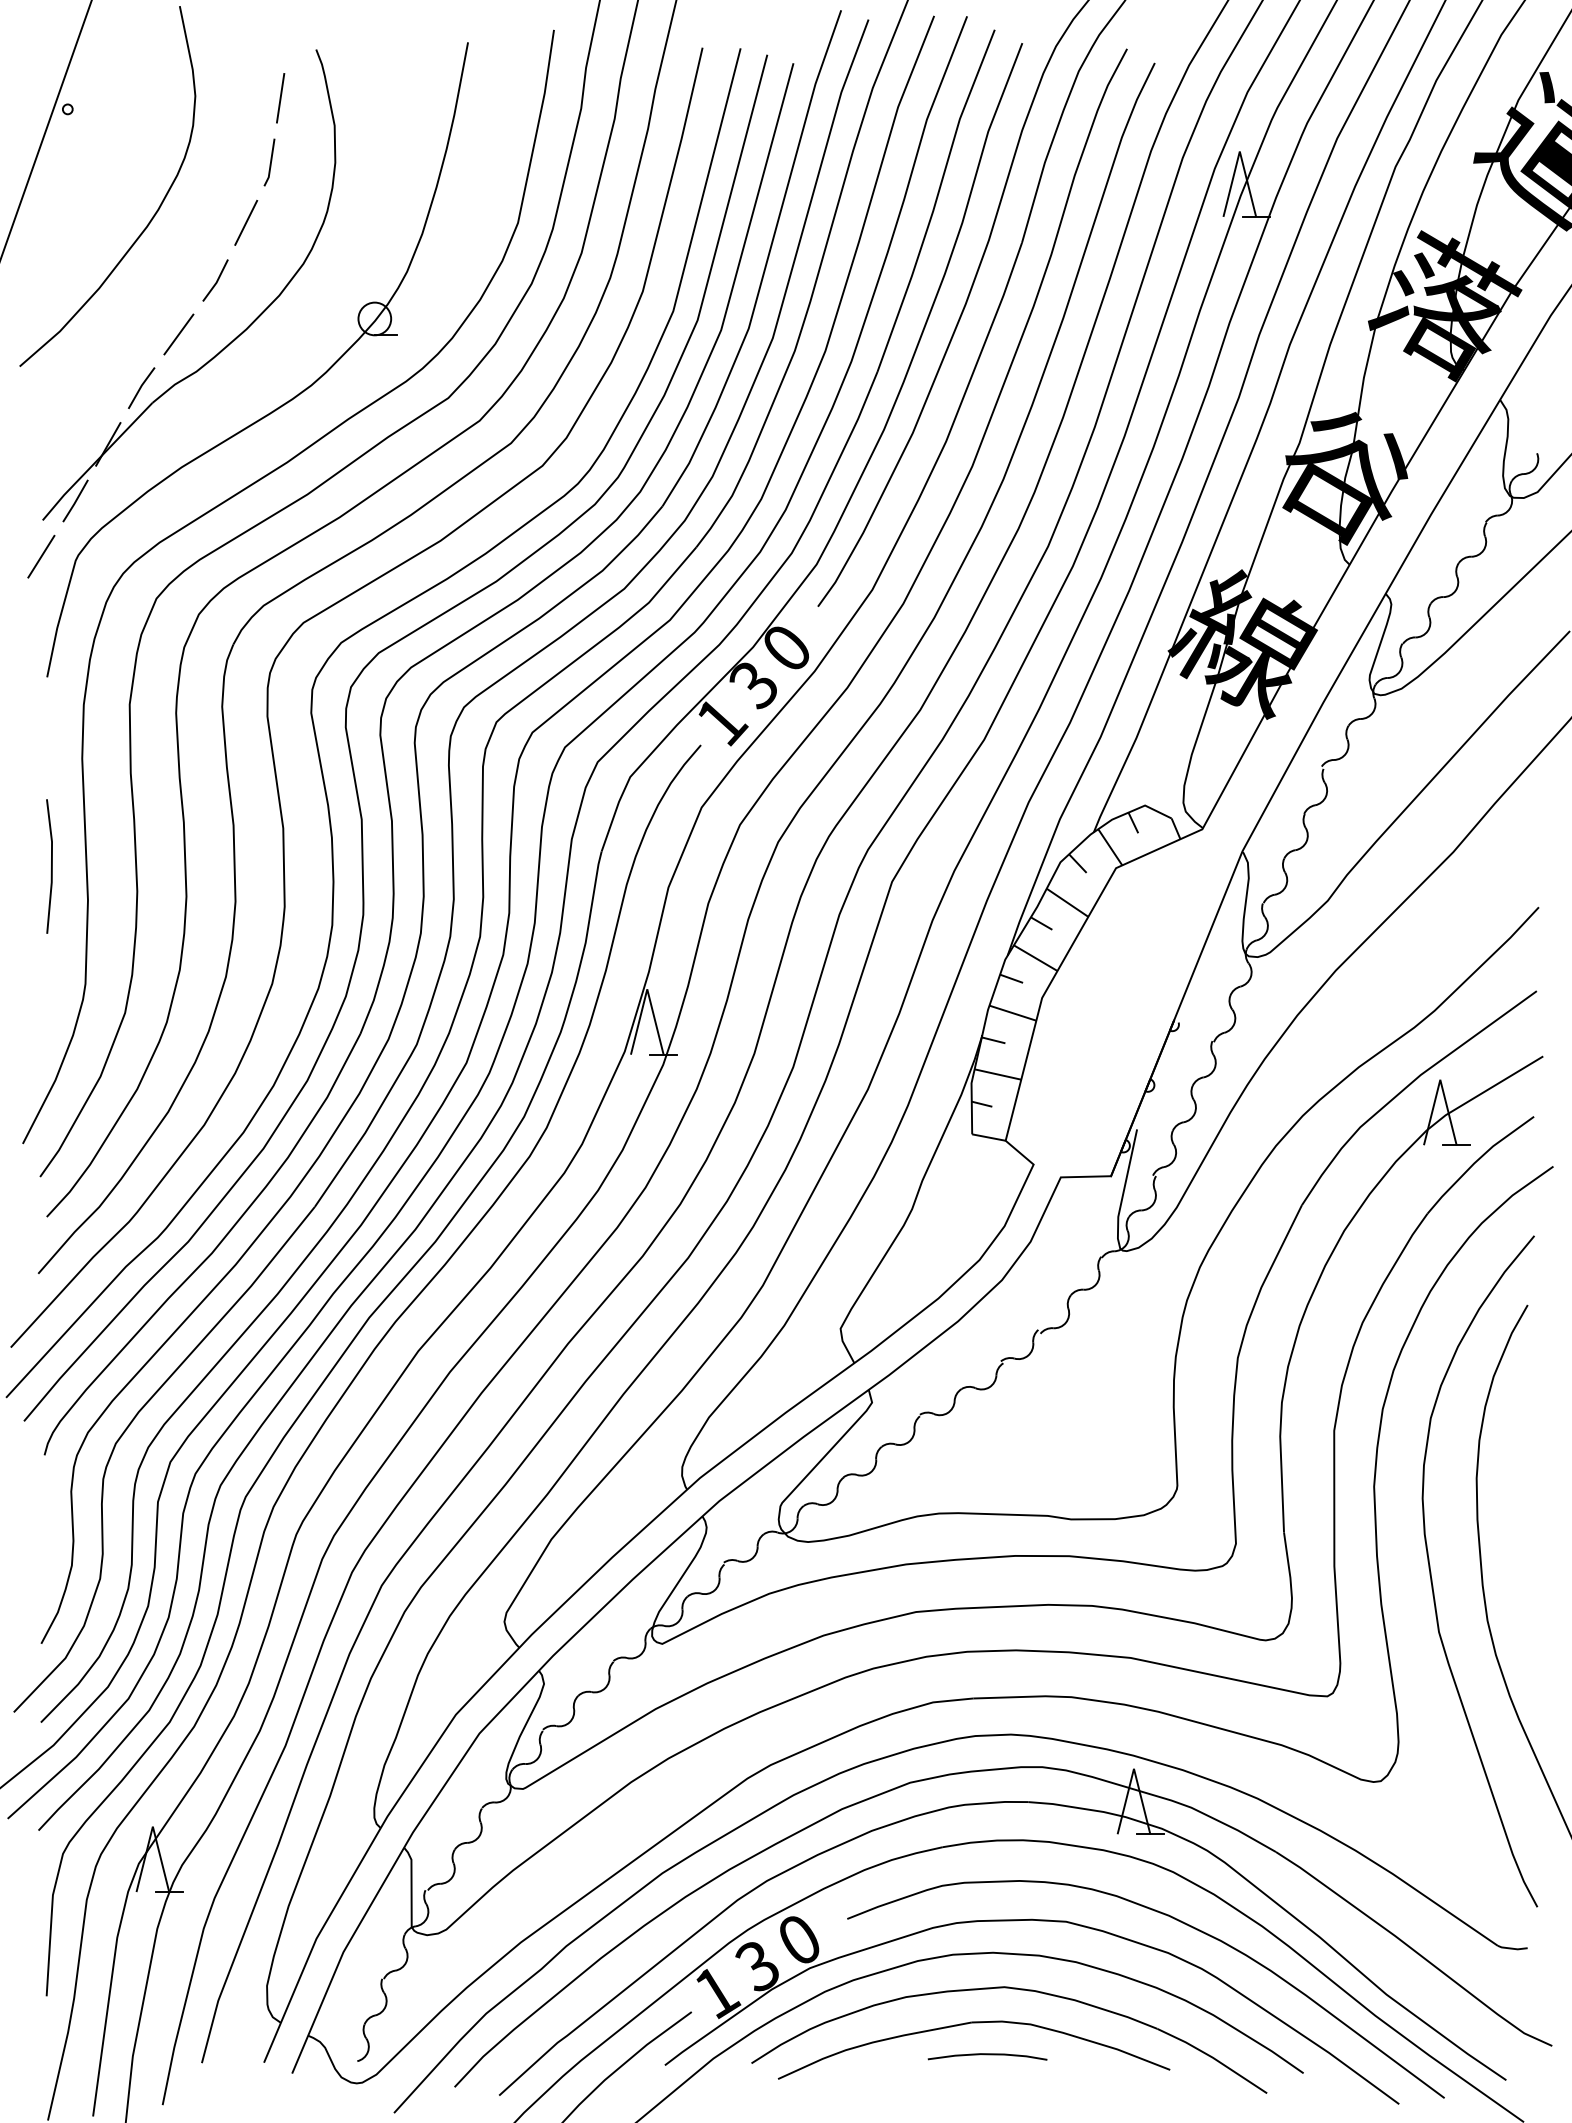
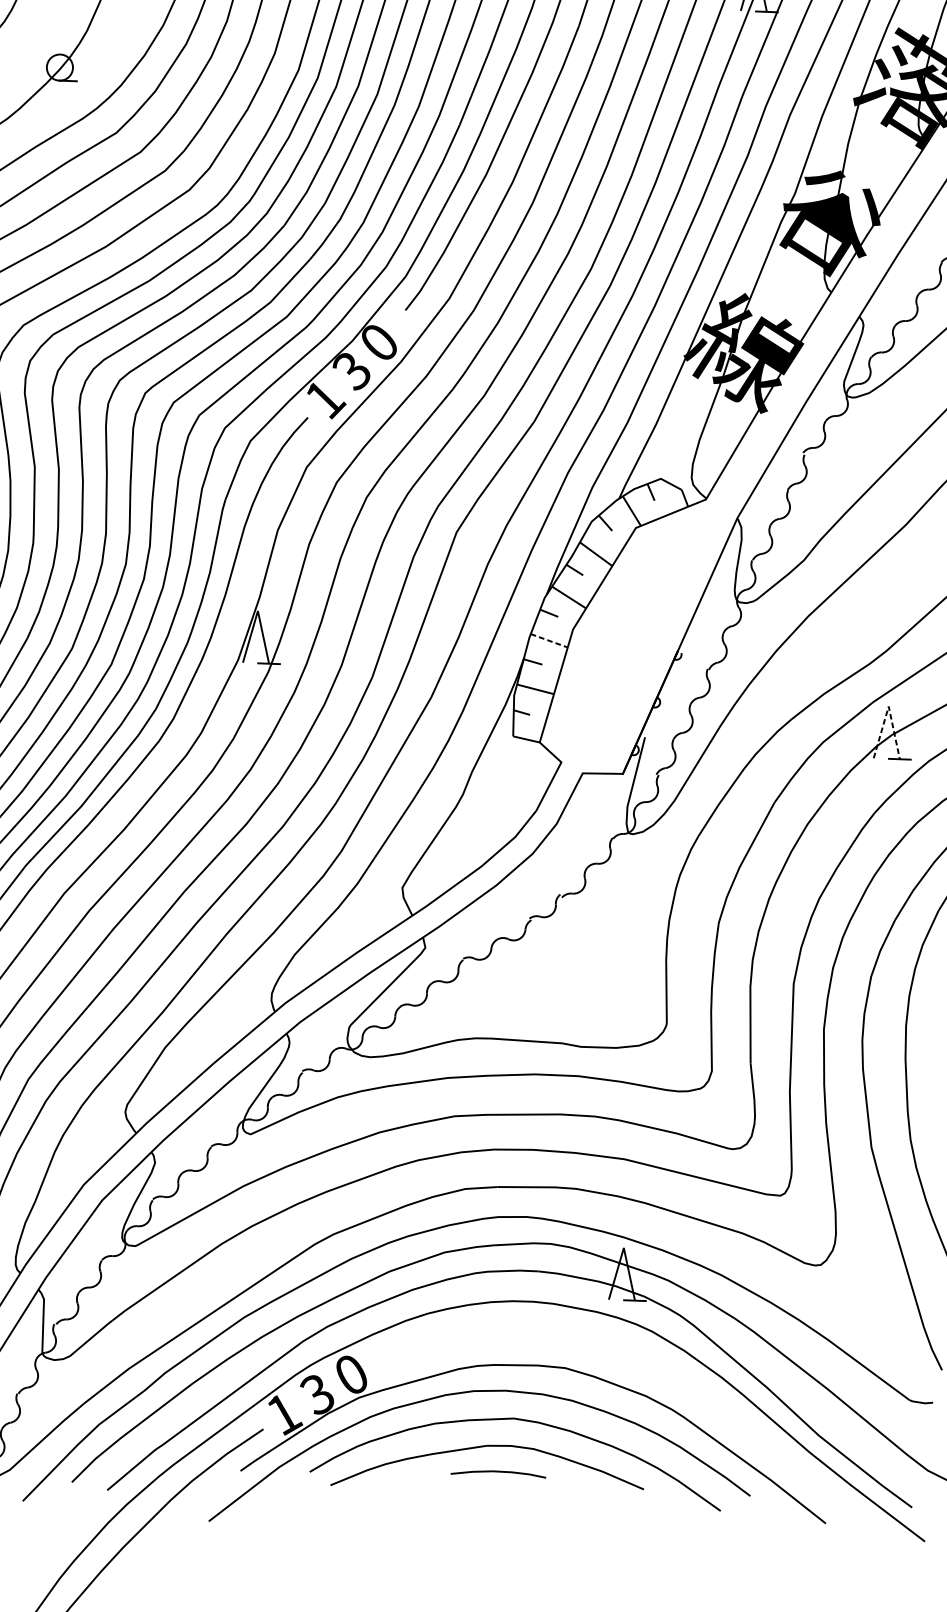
line: (1012, 1013) -> (548, 641), solid -> dashed
line: (1440, 1079) -> (888, 706), solid -> dashed
curve: (1178, 1921) -> (654, 1371), removed

